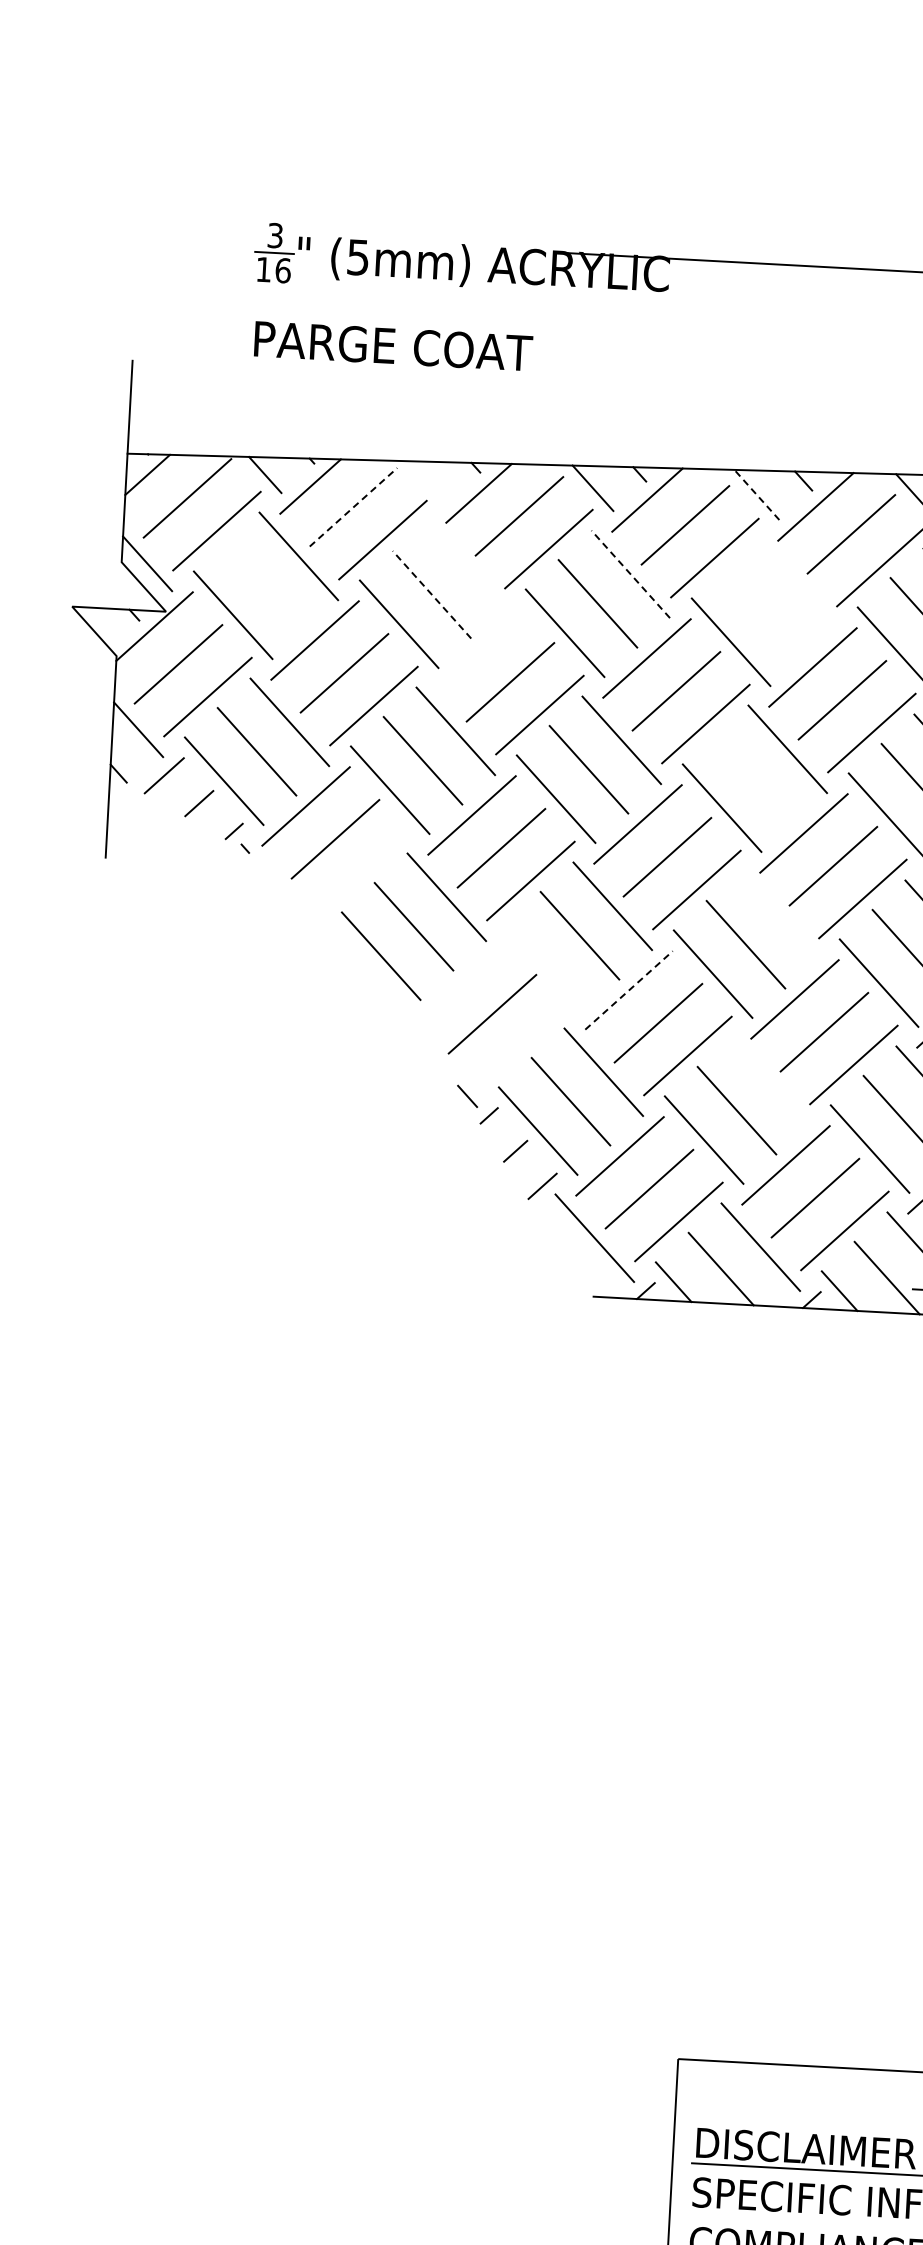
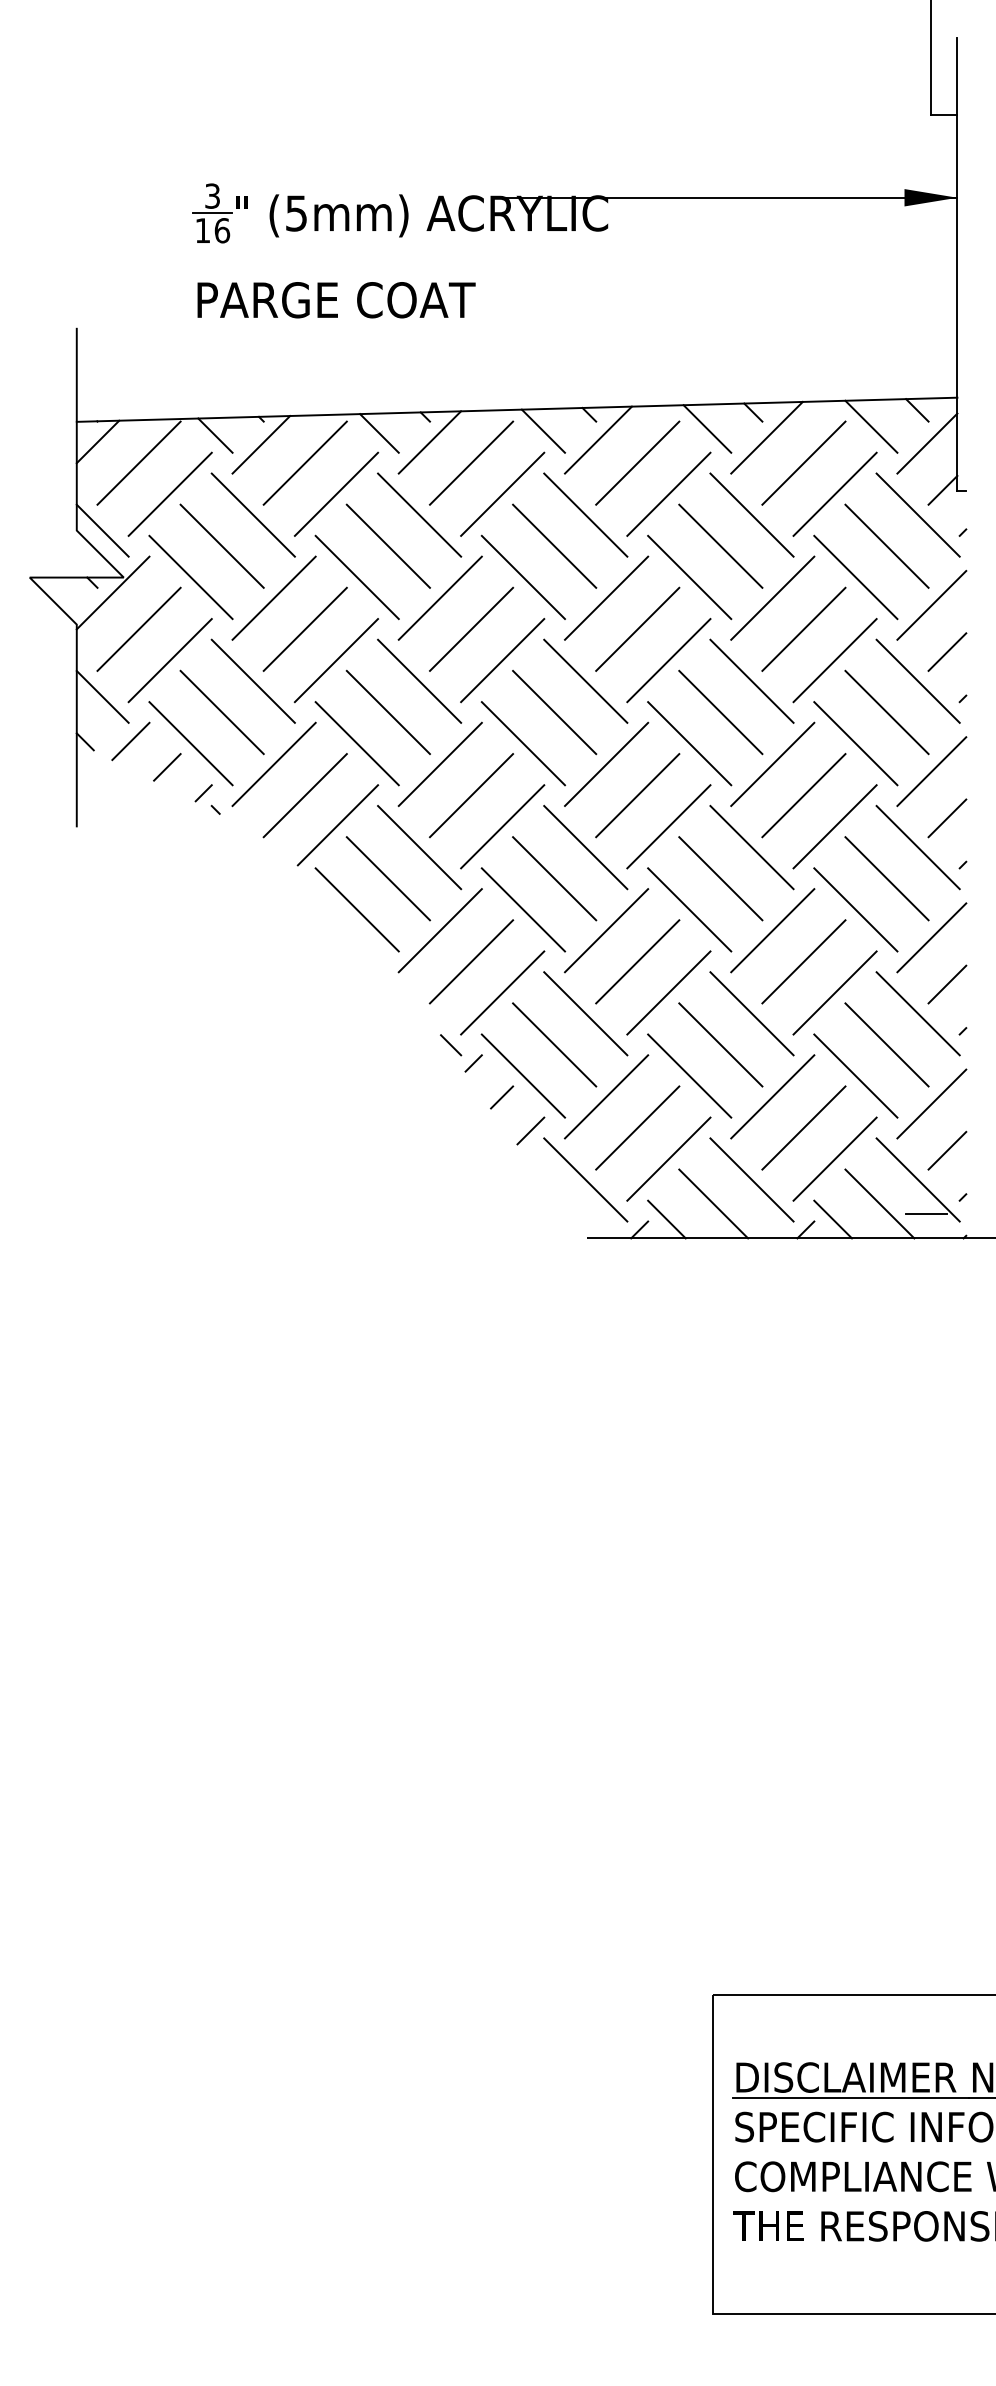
line: (429, 481) -> (379, 433), added
line: (756, 495) -> (707, 429), dashed -> solid
line: (353, 507) -> (305, 463), dashed -> solid
line: (464, 564) -> (419, 514), added
line: (630, 574) -> (585, 515), dashed -> solid
line: (796, 582) -> (751, 514), added
line: (265, 584) -> (221, 545), added
line: (432, 595) -> (388, 546), dashed -> solid
line: (763, 611) -> (720, 545), added
line: (480, 648) -> (439, 597), added
line: (754, 778) -> (720, 712), added
line: (366, 870) -> (337, 825), added
line: (778, 915) -> (751, 847), added
line: (547, 964) -> (523, 909), added
line: (462, 981) -> (439, 930), added
line: (628, 990) -> (606, 930), dashed -> solid
line: (521, 1046) -> (502, 992), added
line: (769, 1080) -> (751, 1013), added

